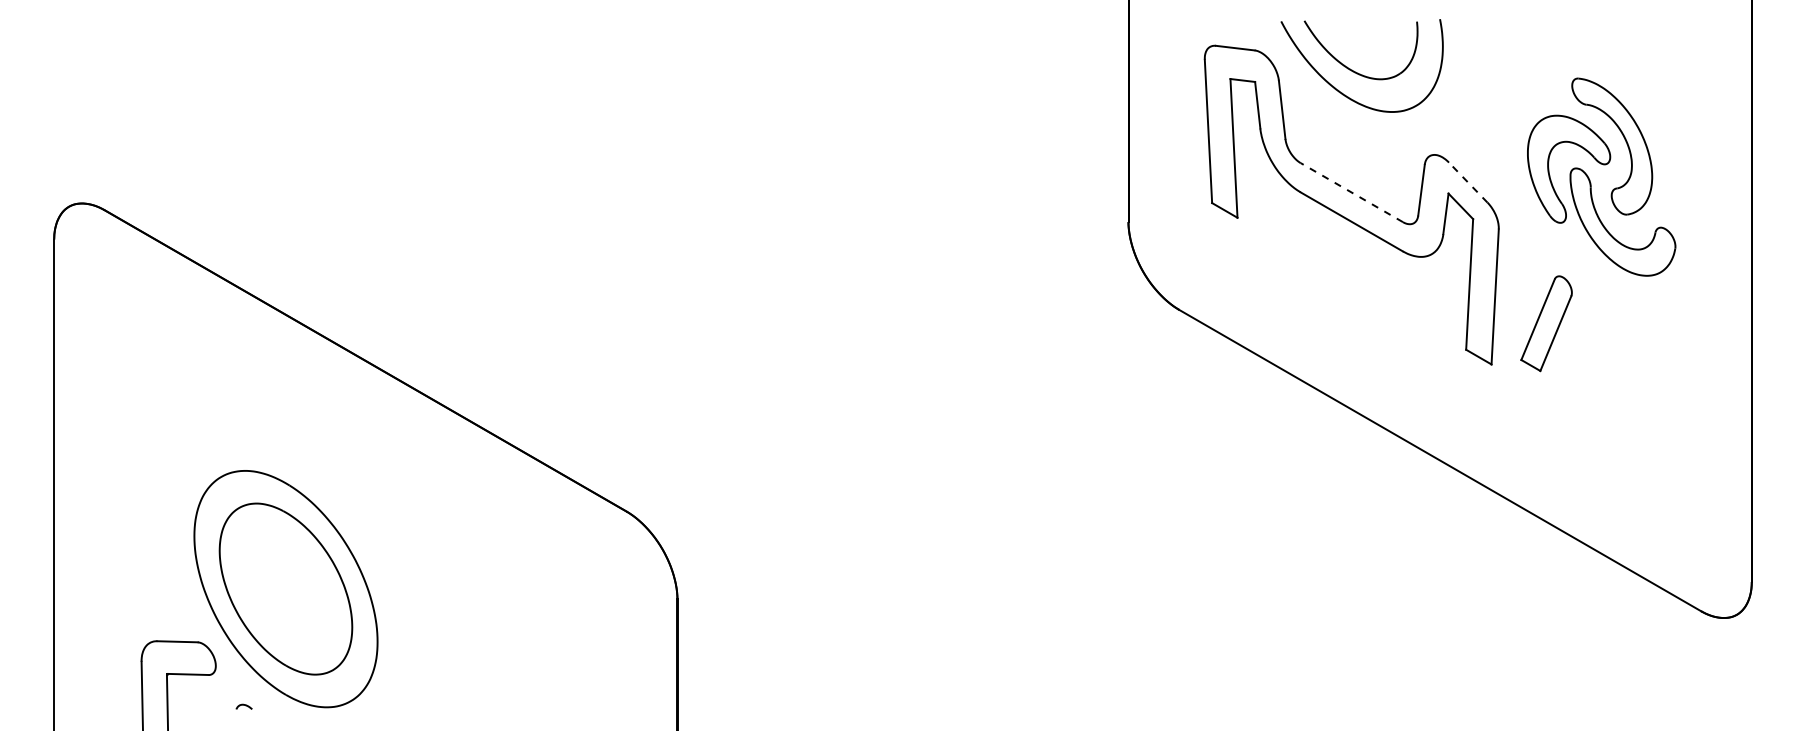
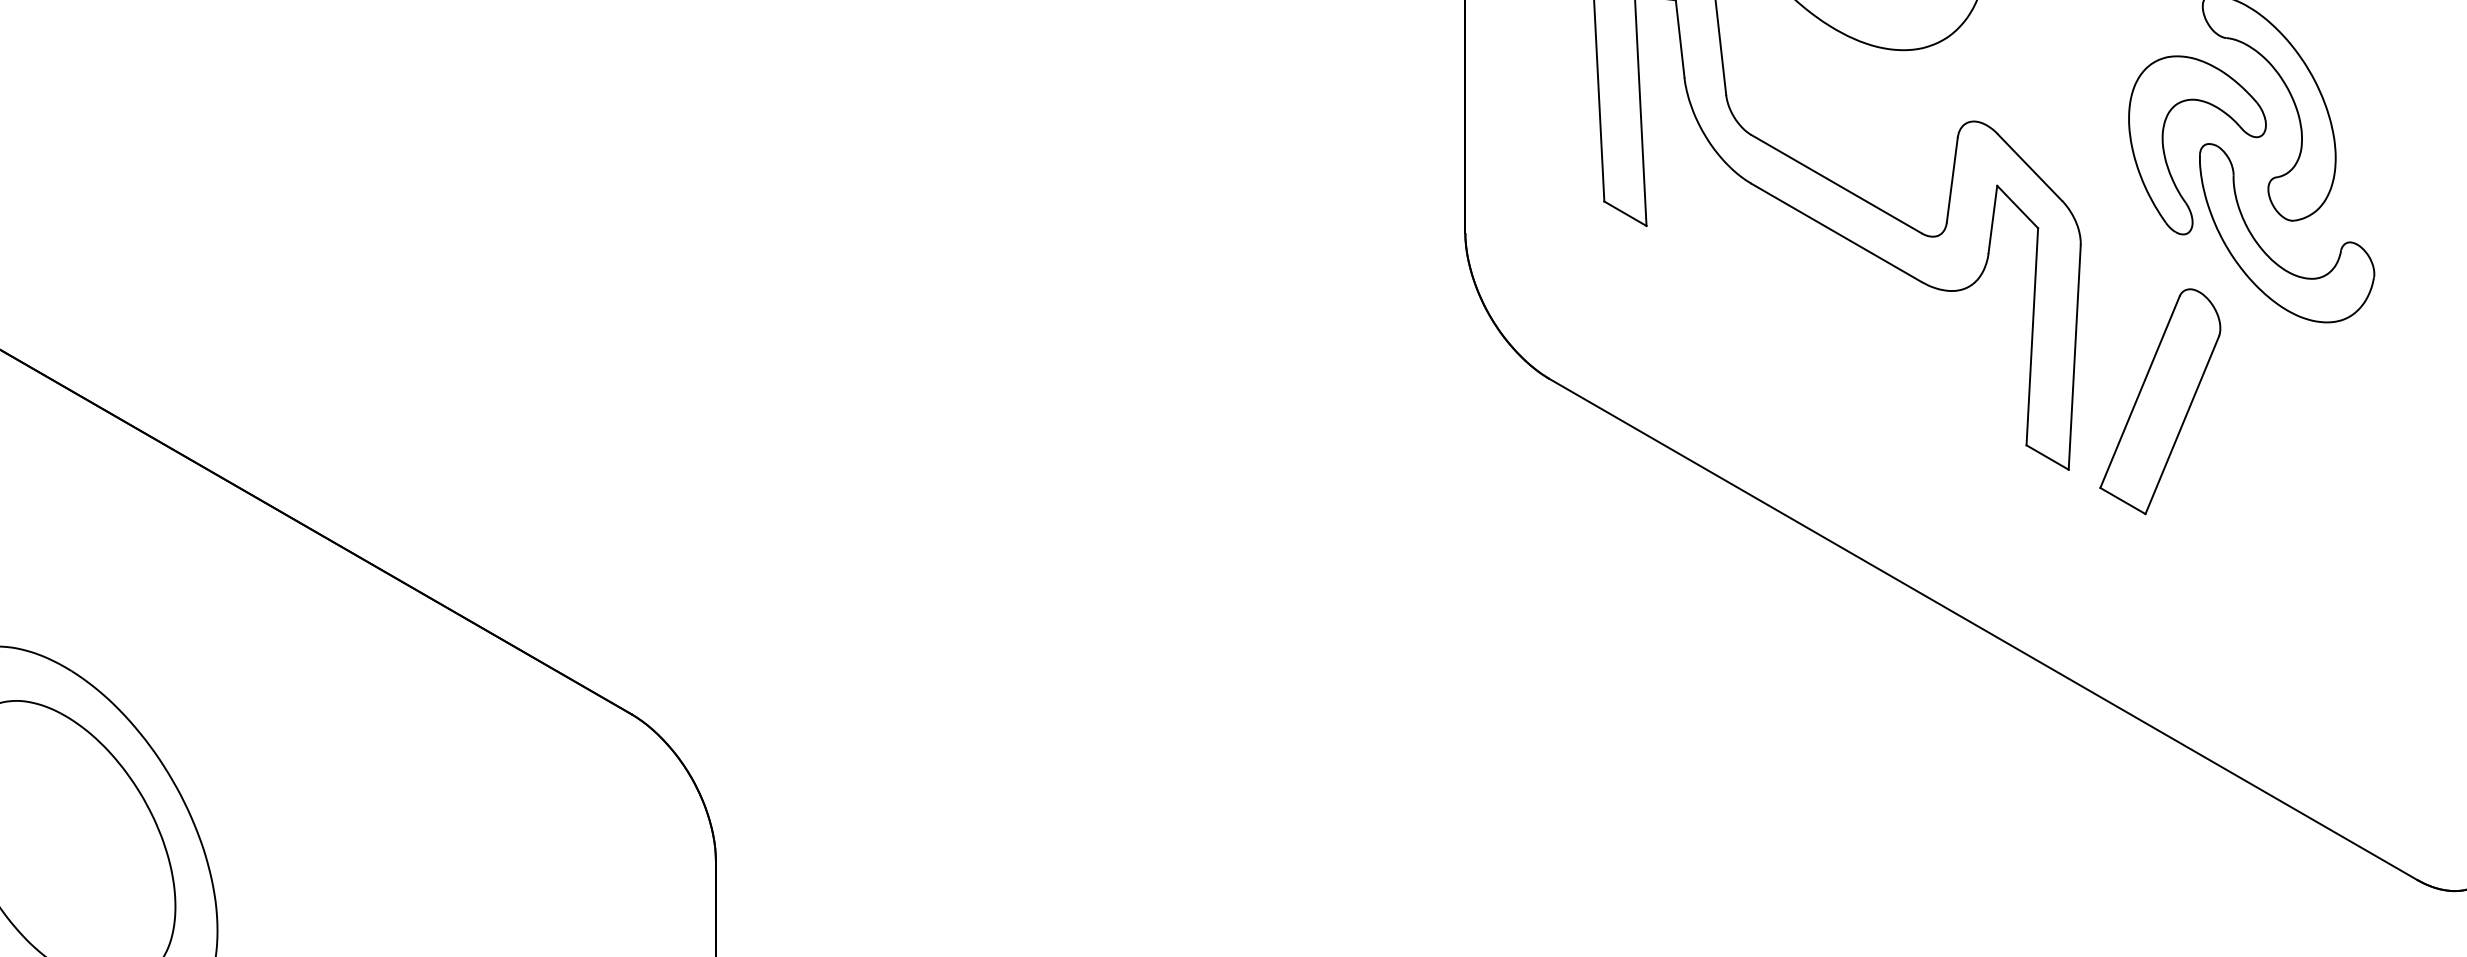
line: (1468, 182) -> (2030, 167), dashed -> solid
line: (1351, 192) -> (1835, 183), dashed -> solid
part: (1546, 323) -> (2160, 401), size x1.43

